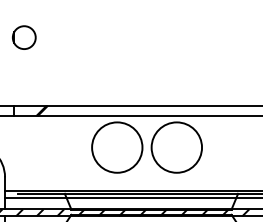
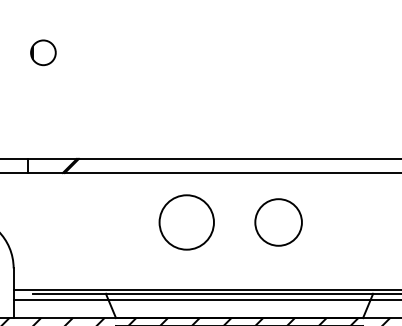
circle: (24, 37) -> (43, 52), size x0.7
circle: (117, 147) -> (187, 222), size x0.7
circle: (176, 147) -> (278, 222), size x0.6

